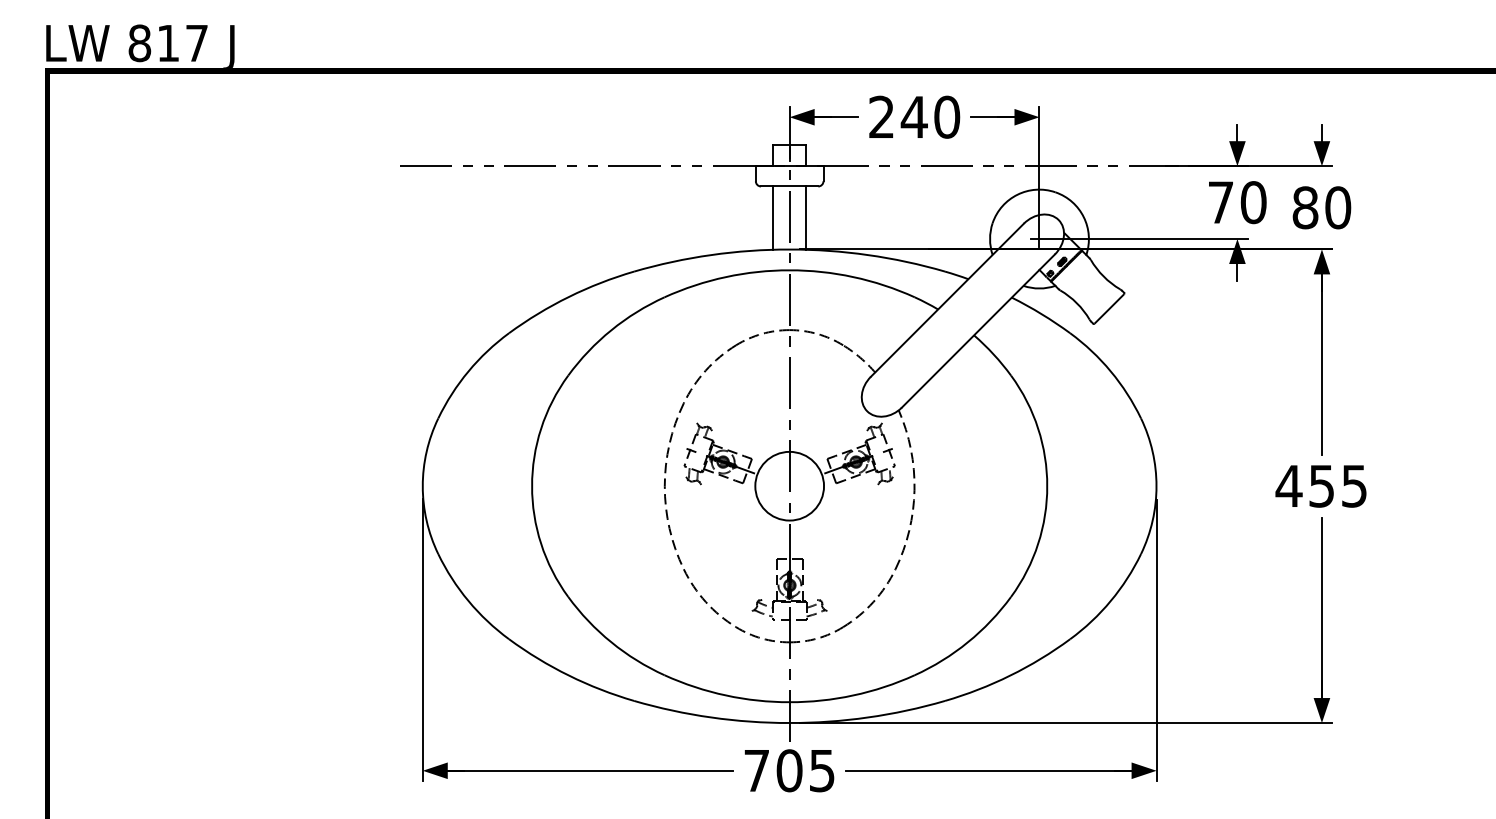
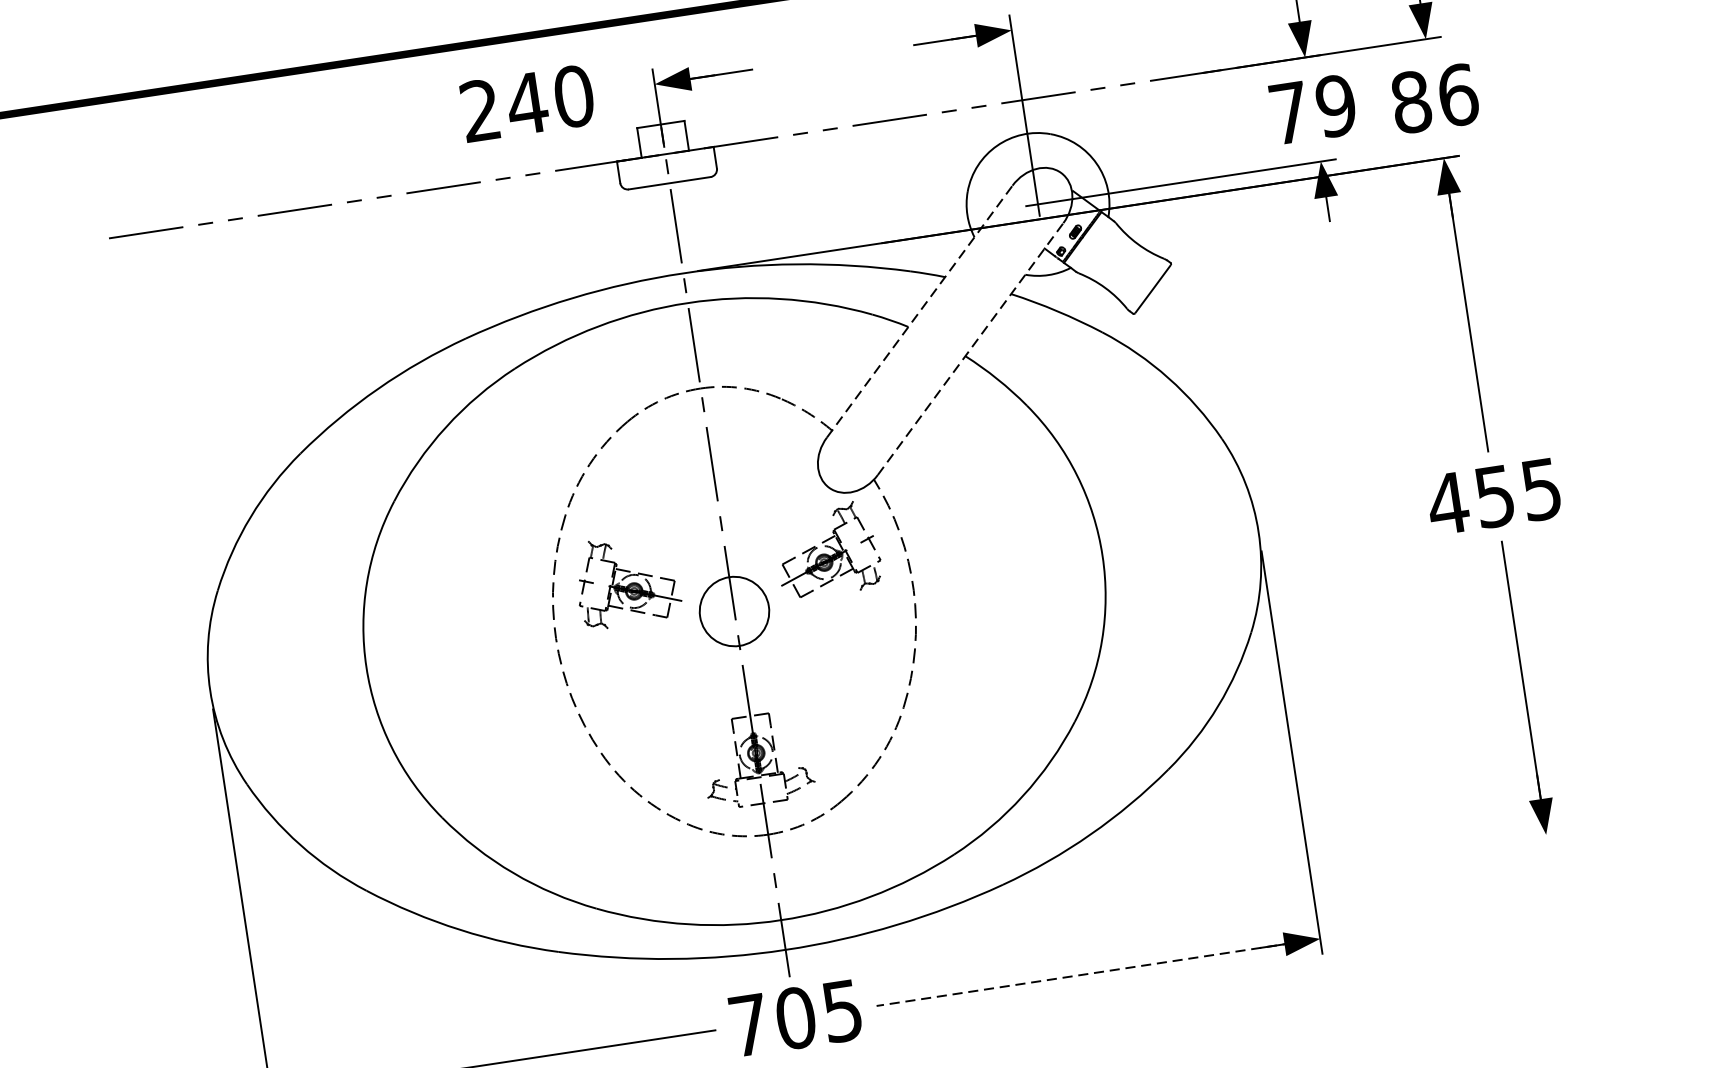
text: (914, 116) -> (527, 102), moved
text: (1253, 202) -> (1335, 105), 70 -> 79
text: (1338, 207) -> (1458, 94), 80 -> 86
line: (773, 217) -> (653, 231), removed
line: (806, 217) -> (700, 223), removed
line: (947, 299) -> (919, 310), solid -> dashed
line: (978, 330) -> (970, 348), solid -> dashed
circle: (789, 485) -> (734, 610), size x0.7
line: (1066, 723) -> (1181, 890), removed
line: (996, 770) -> (1091, 973), solid -> dashed

